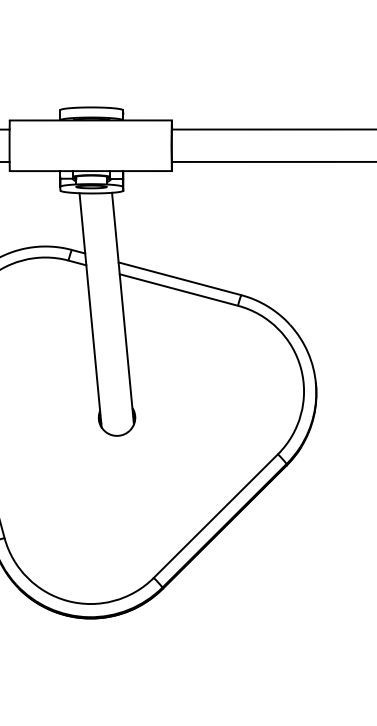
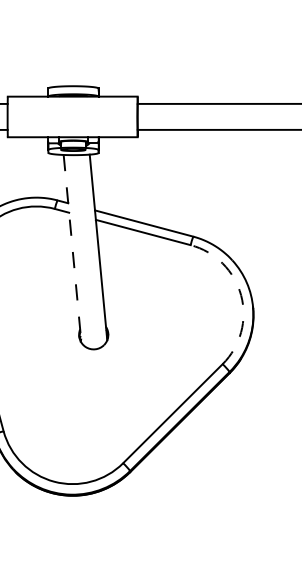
line: (90, 310) -> (72, 248), solid -> dashed
arc: (301, 368) -> (241, 295), solid -> dashed

